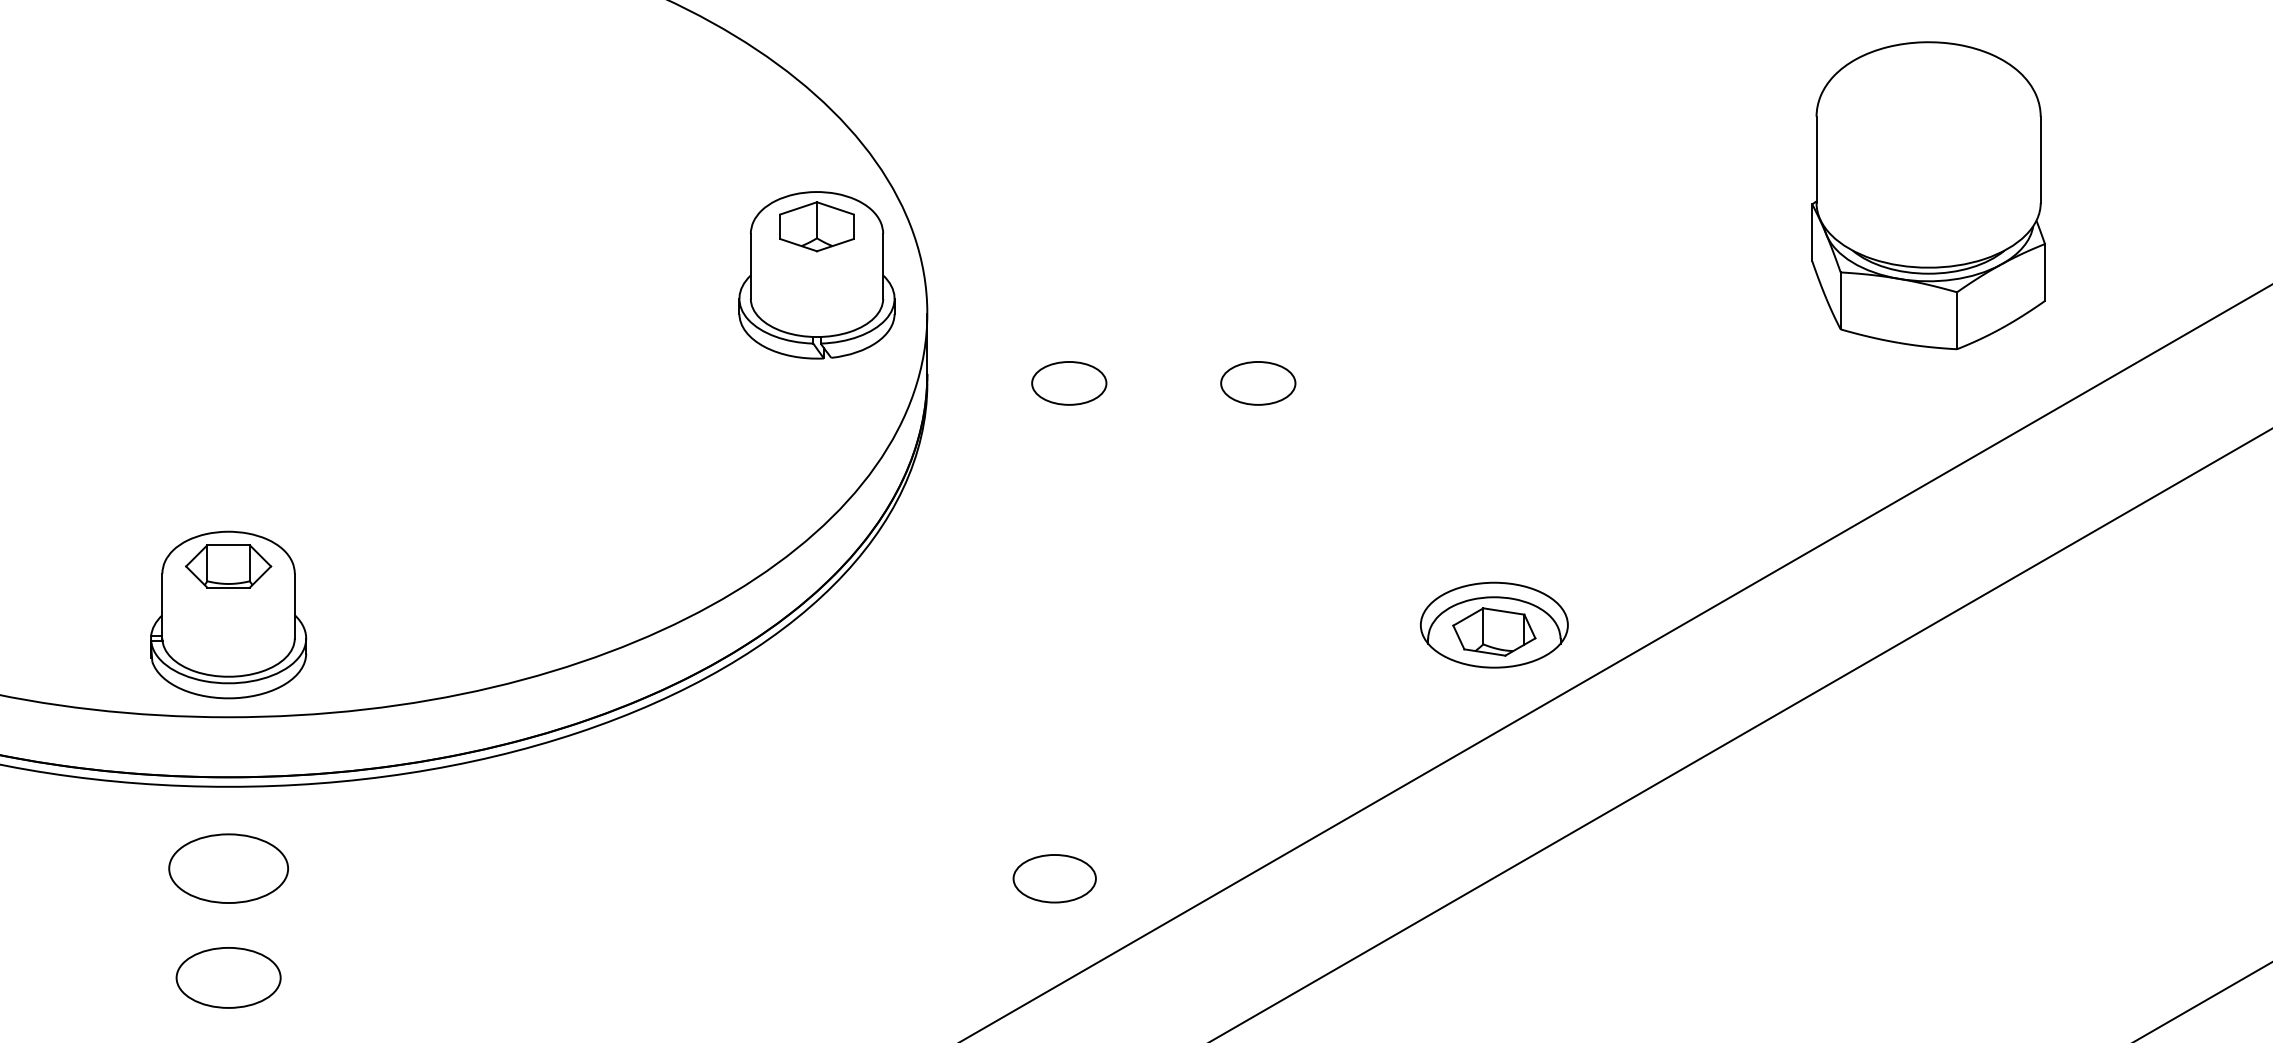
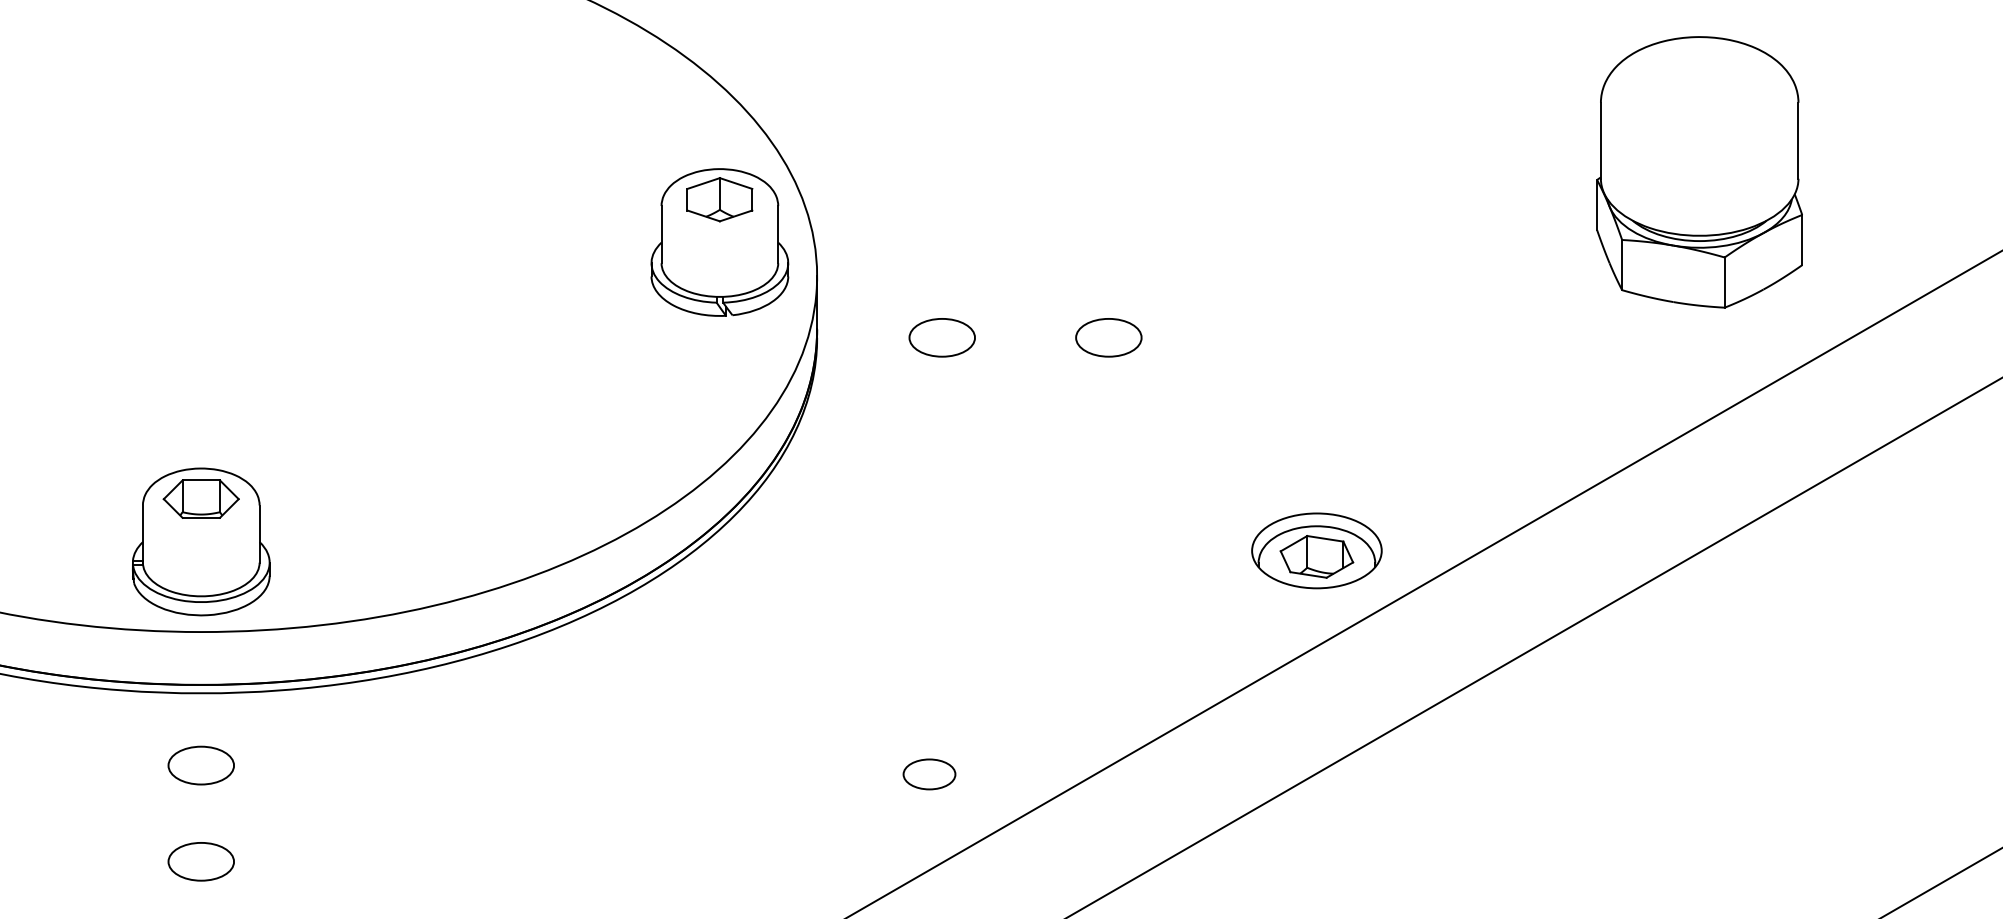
part: (228, 868) -> (201, 765), size x0.62
part: (1054, 878) -> (929, 774), size x0.71
part: (228, 977) -> (201, 861), size x0.71

